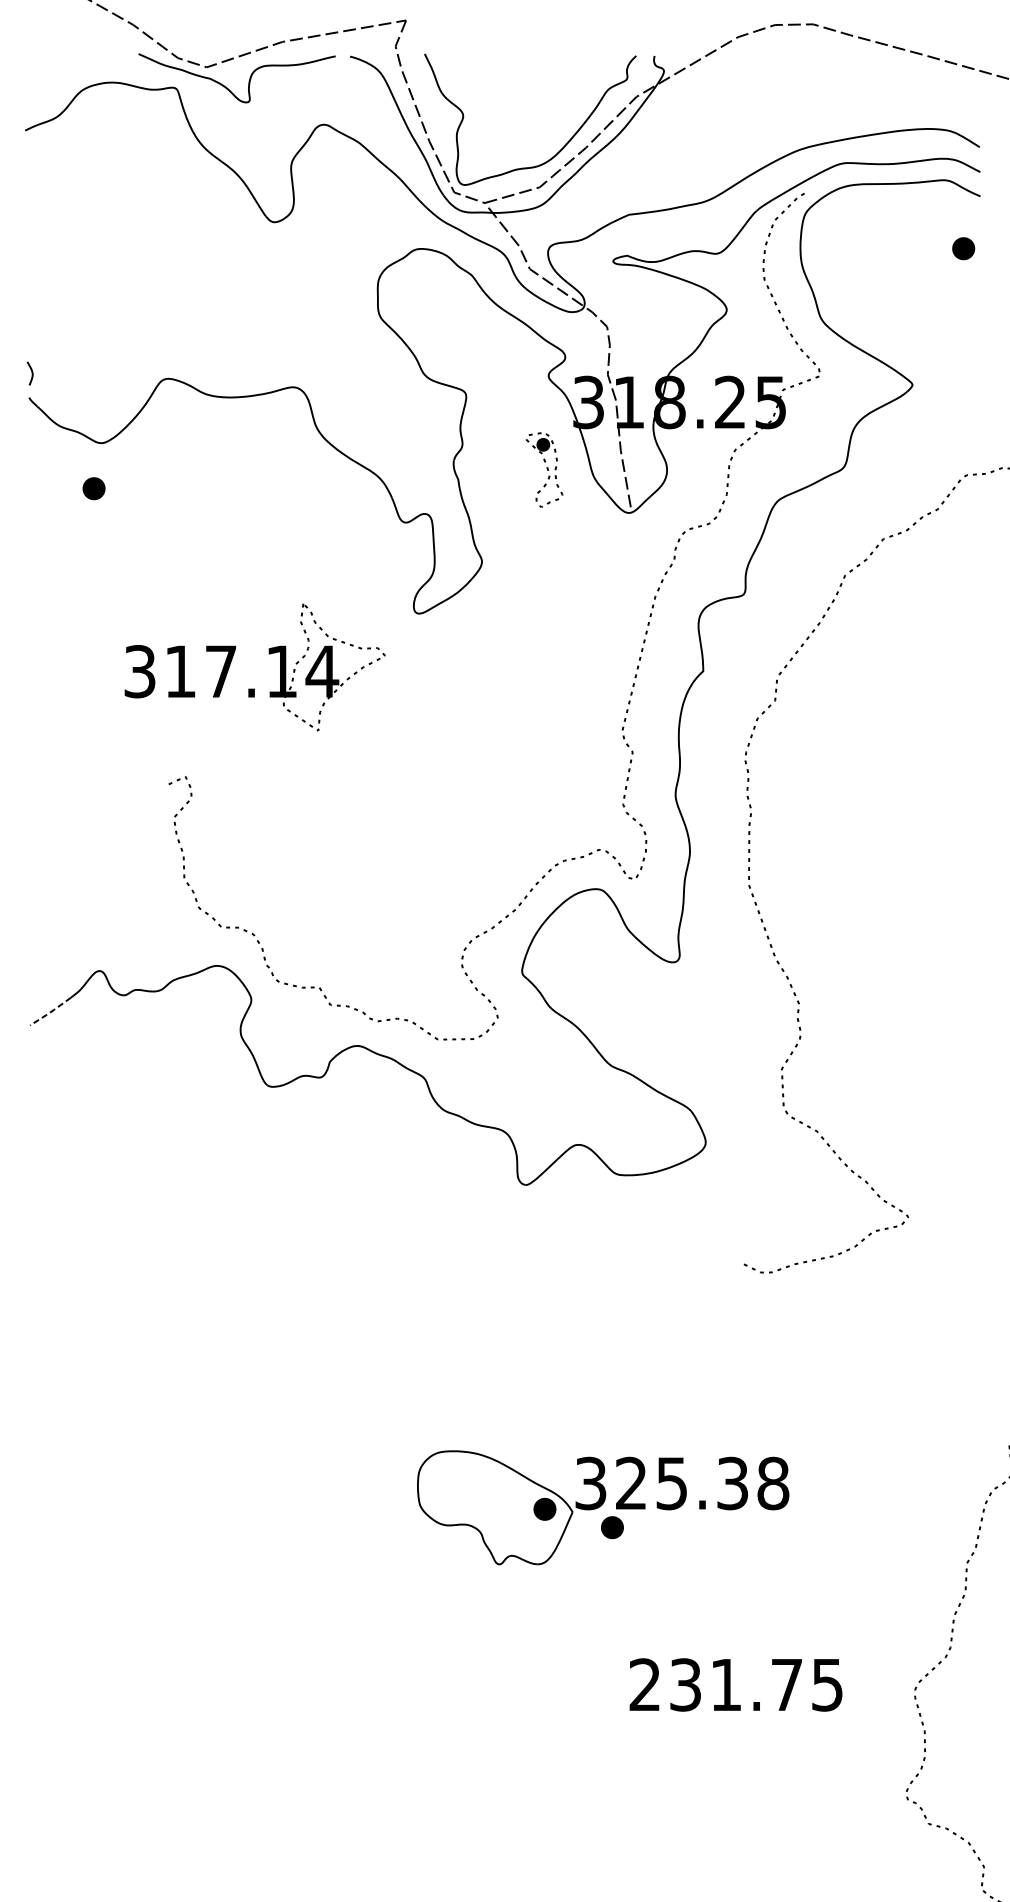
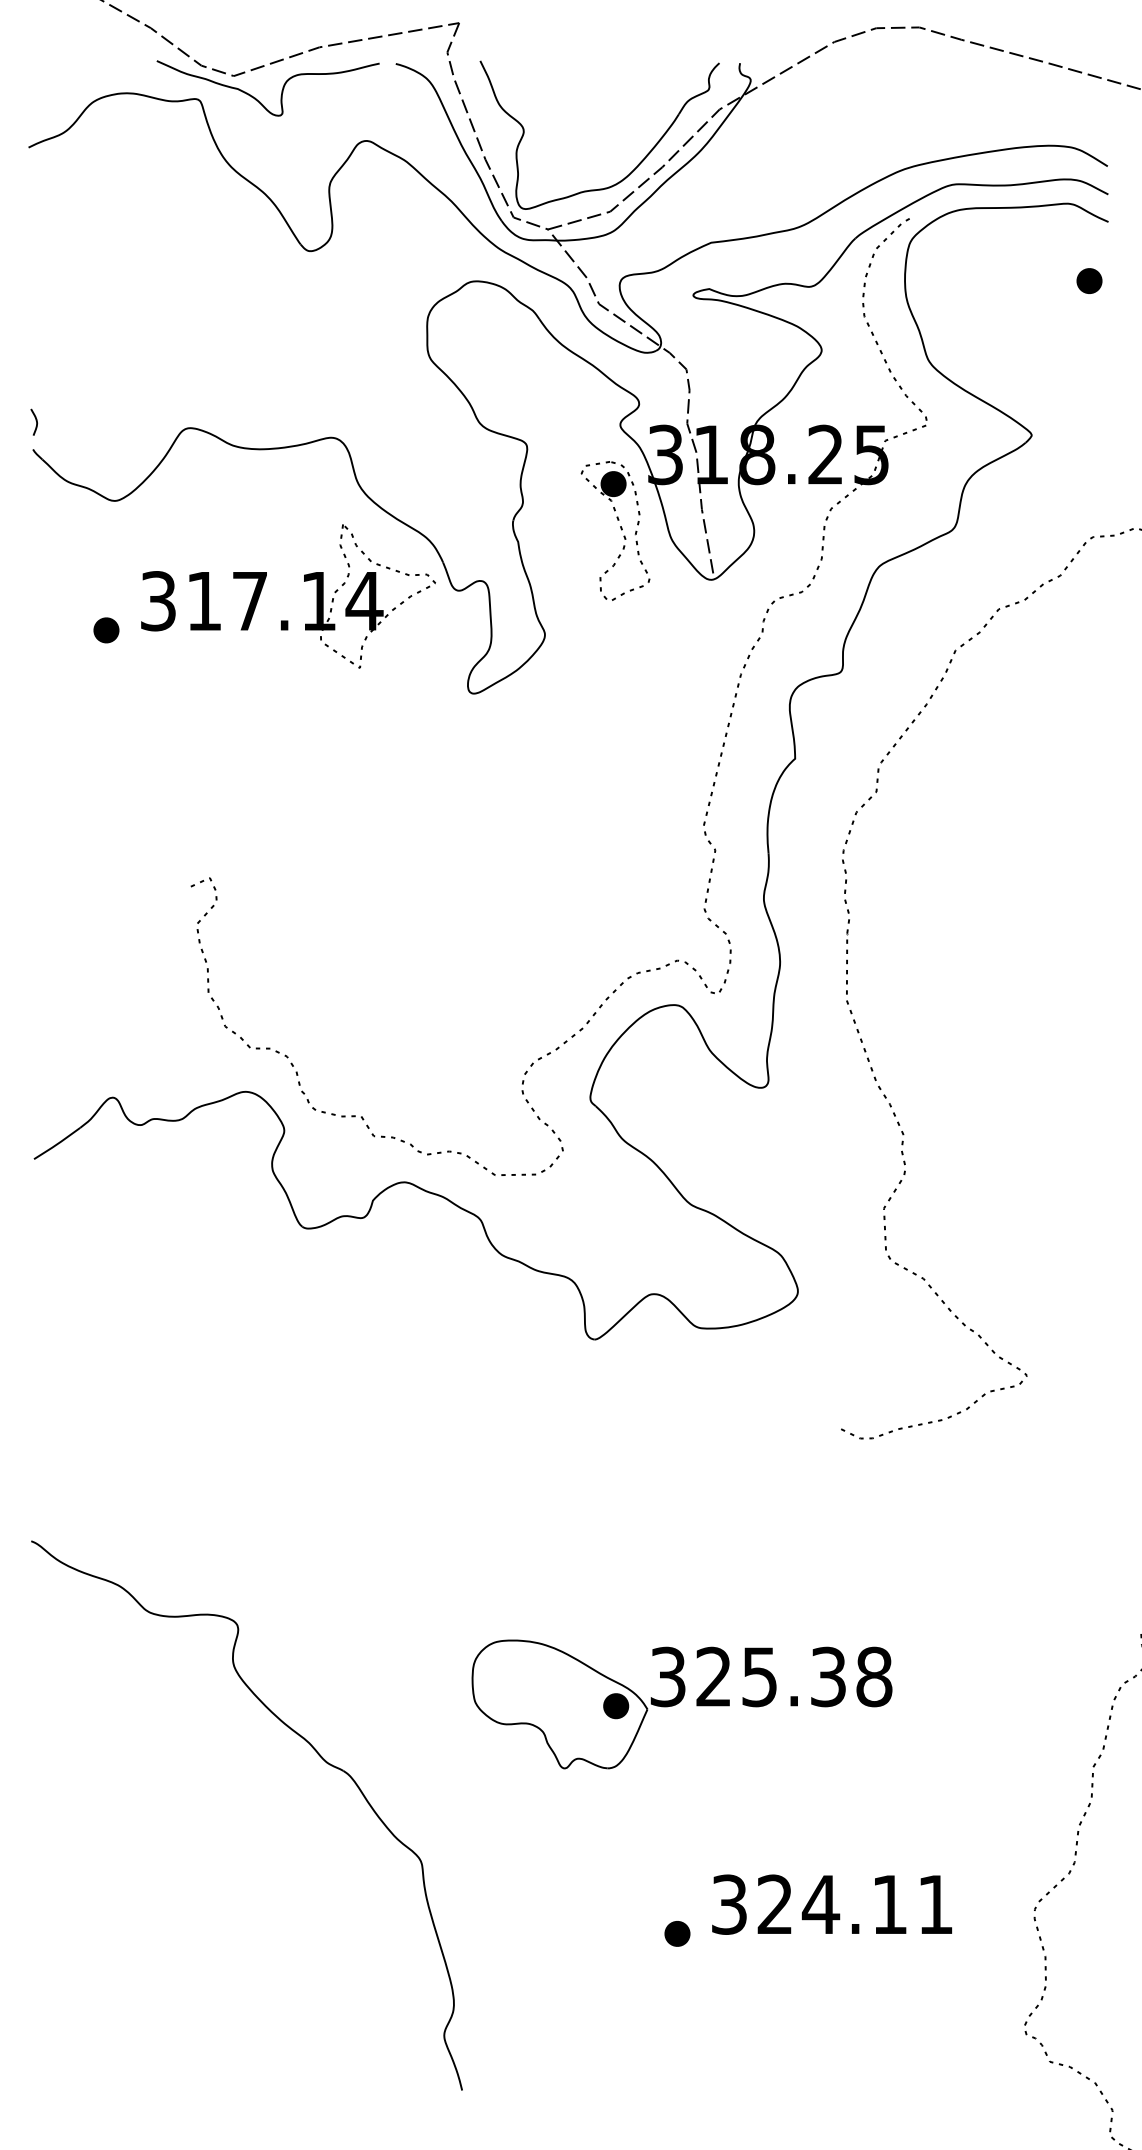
part: (544, 469) -> (615, 530), size x1.67
part: (94, 488) -> (106, 630), moved
part: (269, 654) -> (304, 581), moved
line: (50, 1012) -> (57, 1144), dashed -> solid
part: (612, 1527) -> (677, 1933), moved
part: (280, 1552) -> (317, 1754), added
text: (736, 1684) -> (832, 1904), 231.75 -> 324.11

